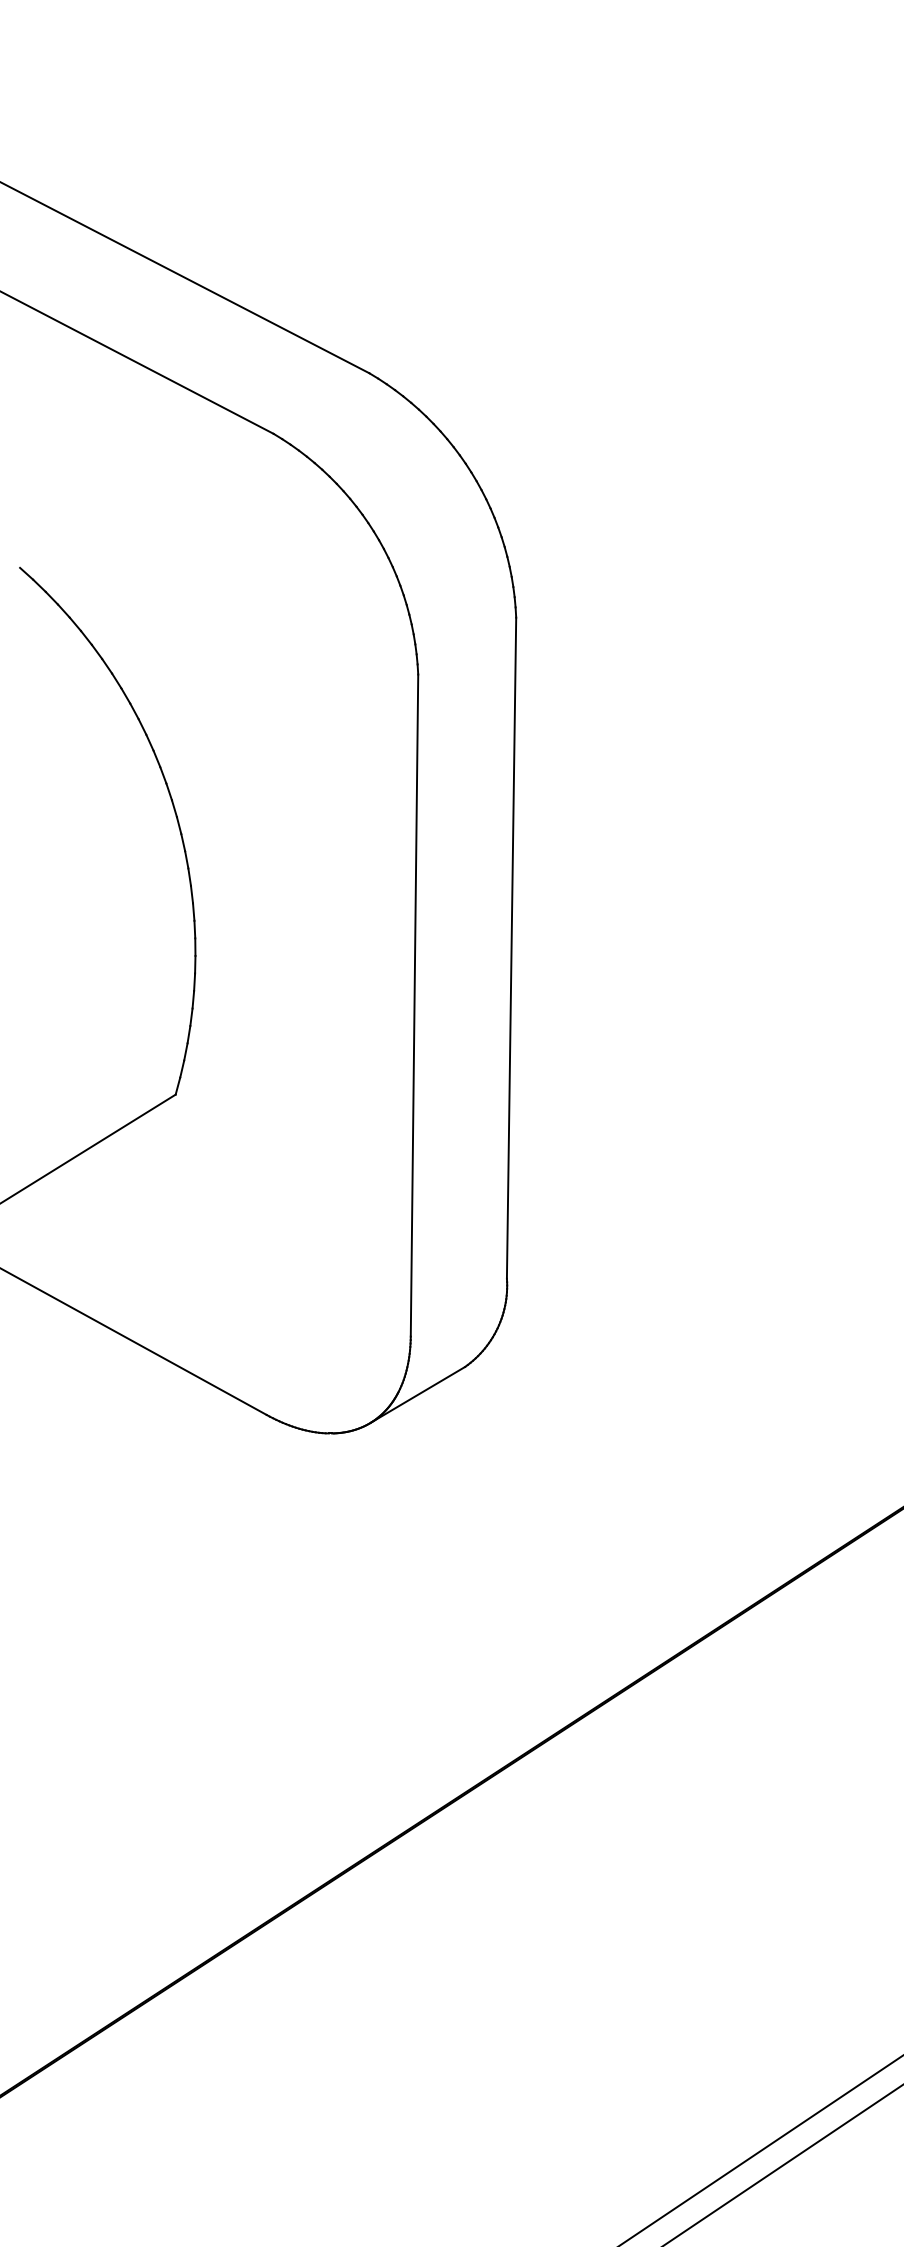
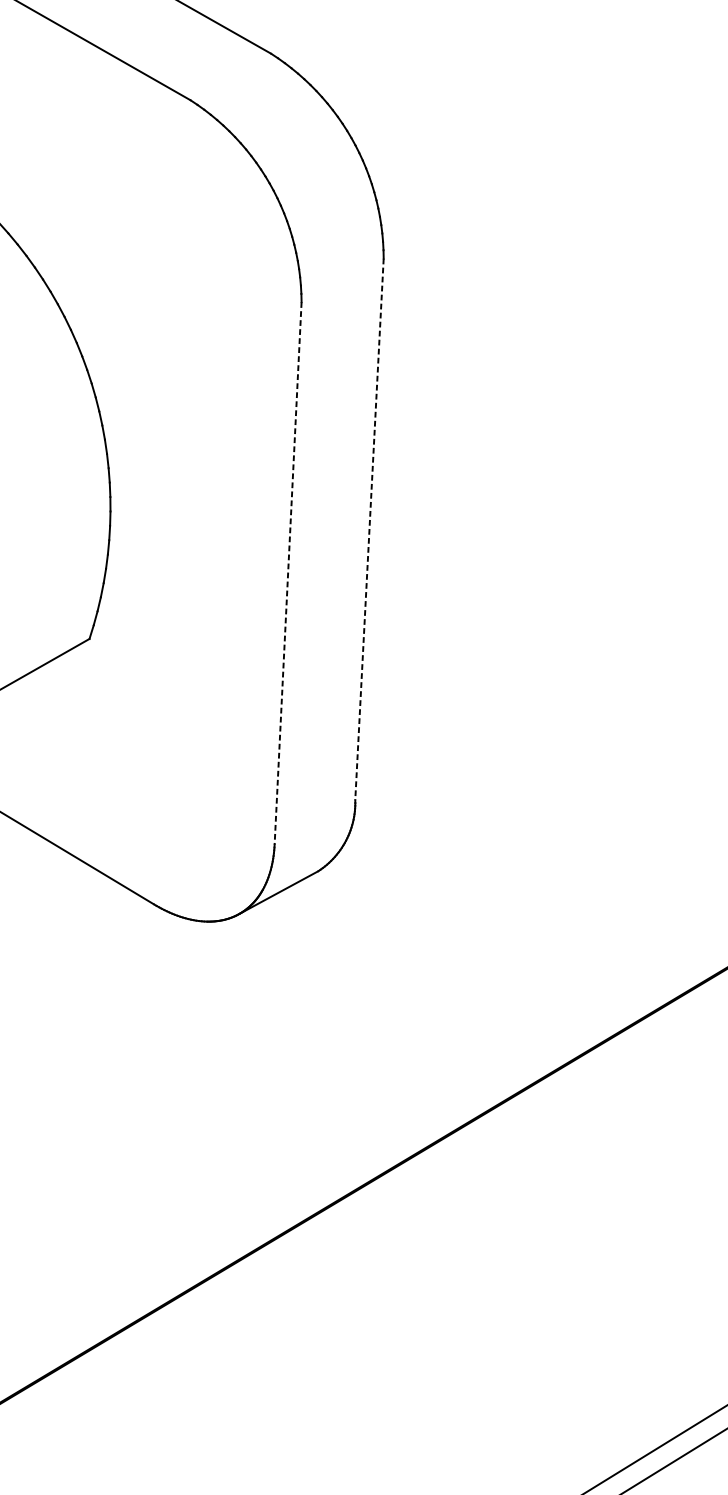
line: (511, 948) -> (369, 529), solid -> dashed
line: (414, 1006) -> (288, 574), solid -> dashed

